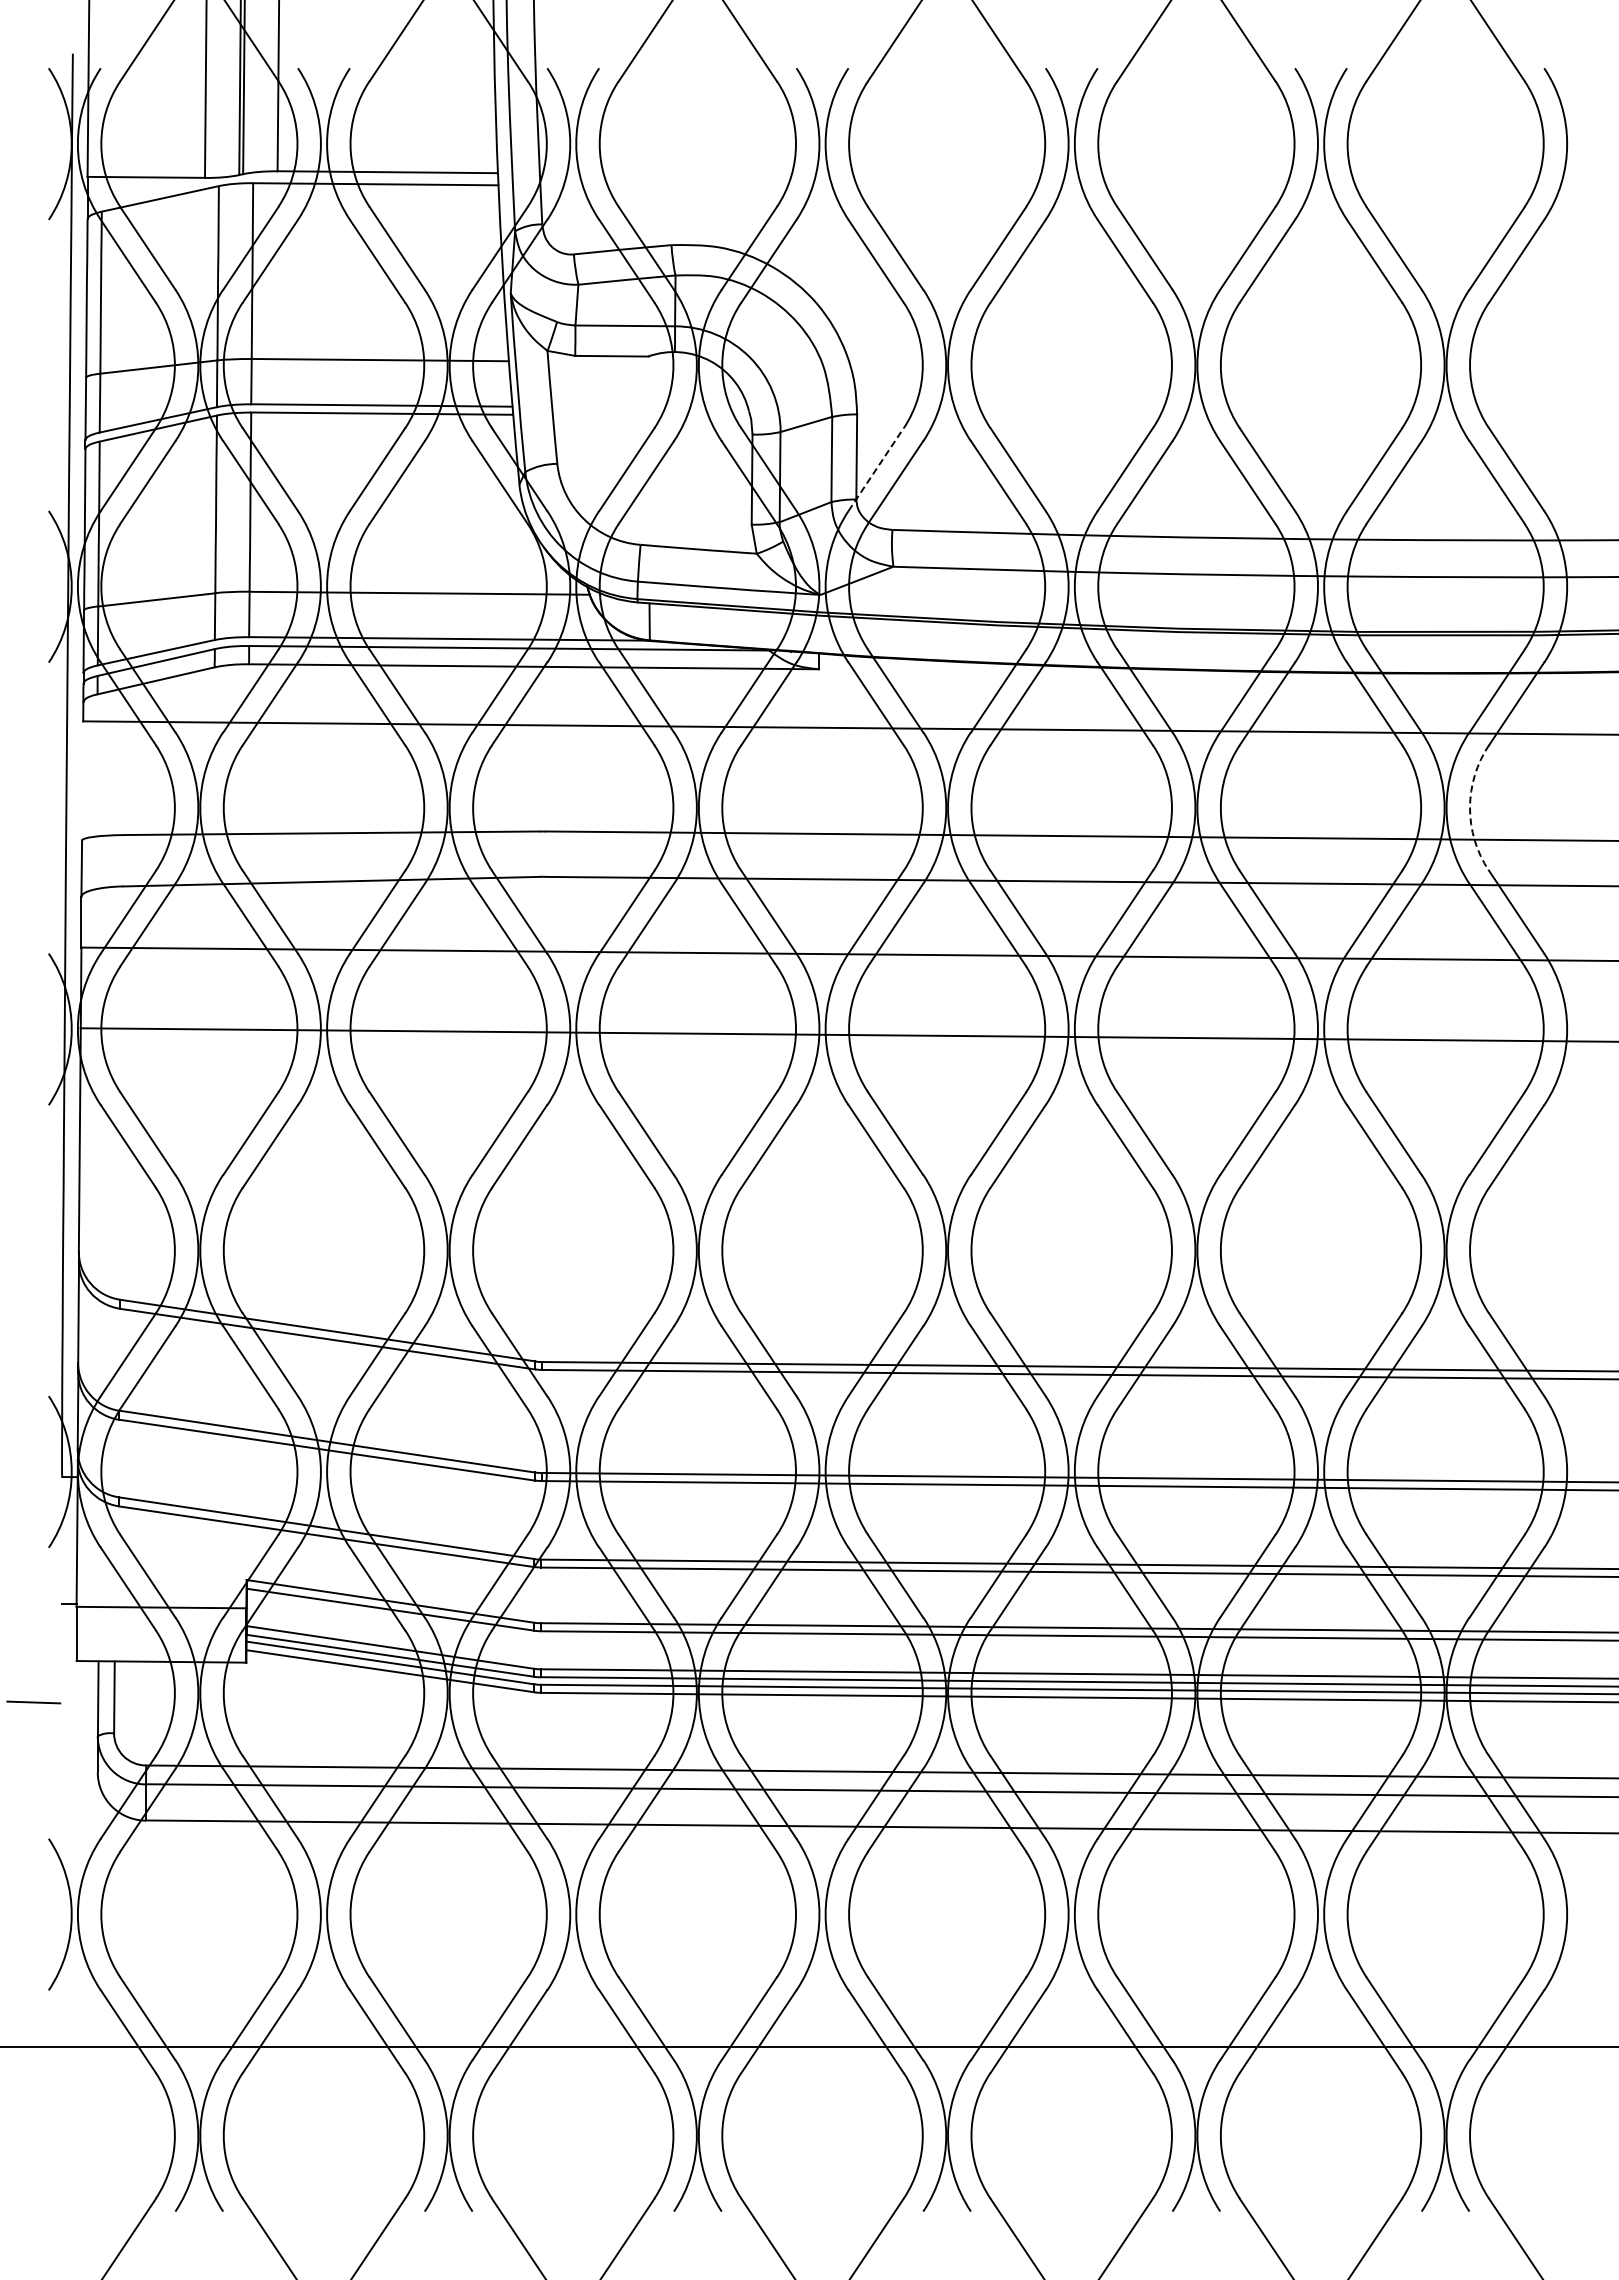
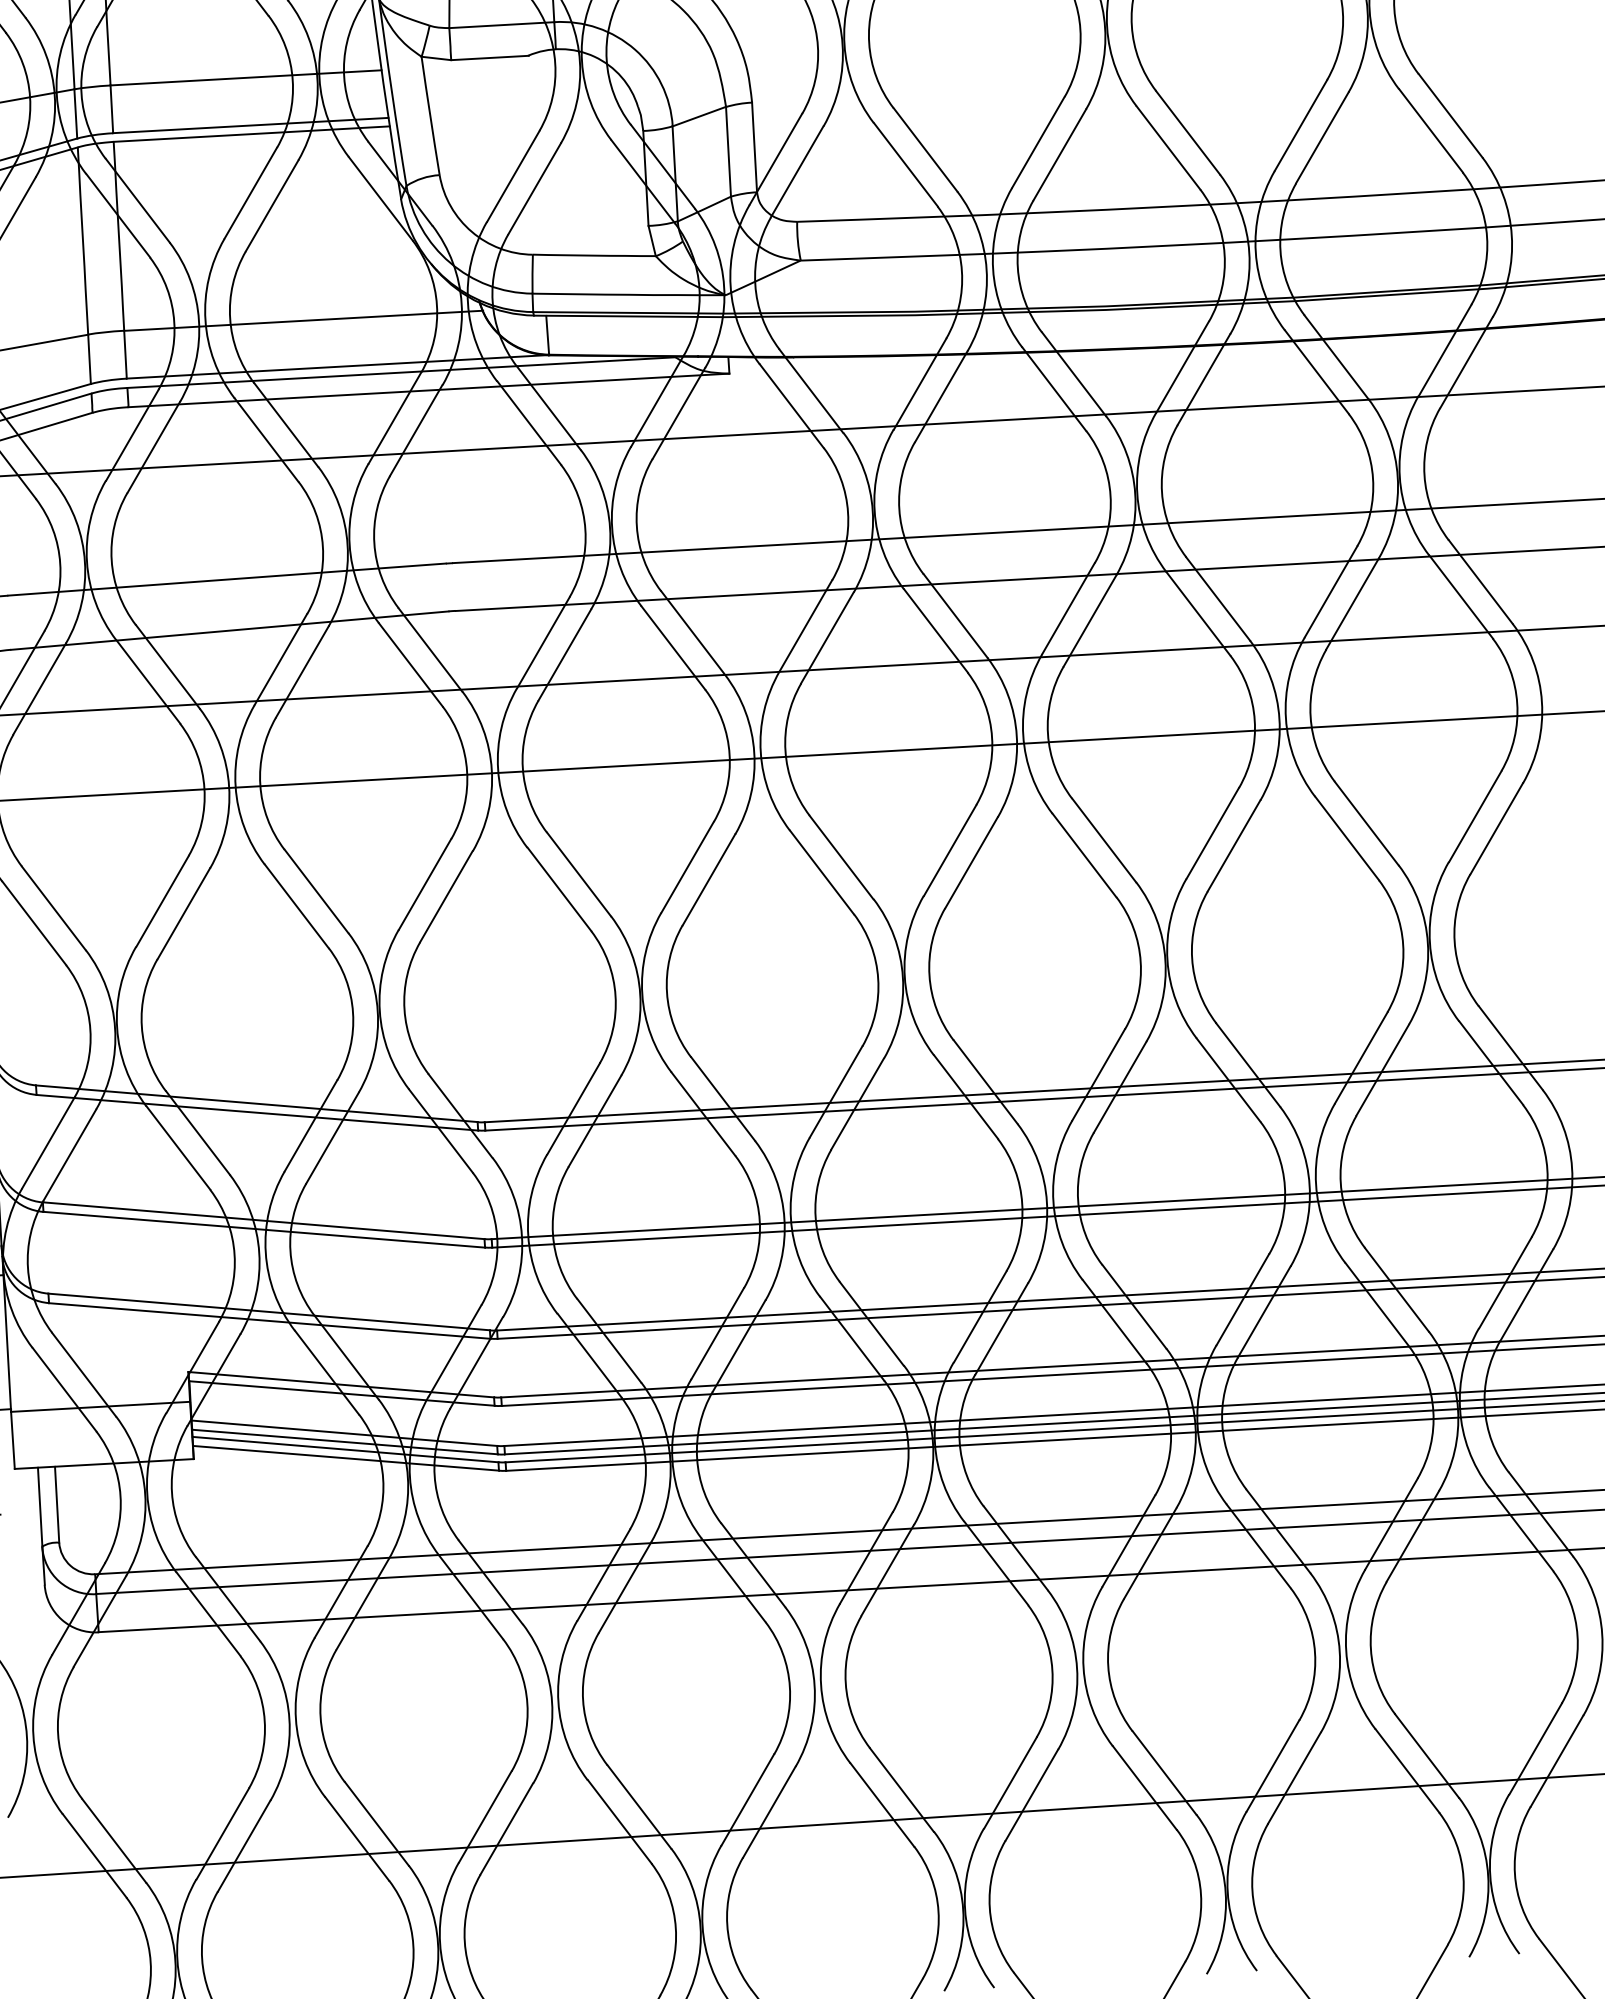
line: (876, 469) -> (776, 159), dashed -> solid
arc: (1470, 808) -> (1425, 475), dashed -> solid

